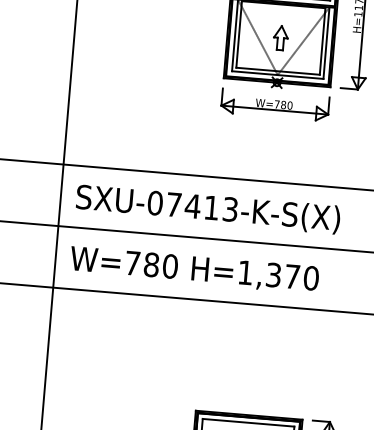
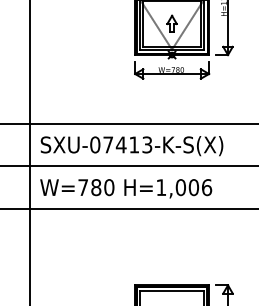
text: (291, 276) -> (193, 187), H=1,370 -> H=1,006

